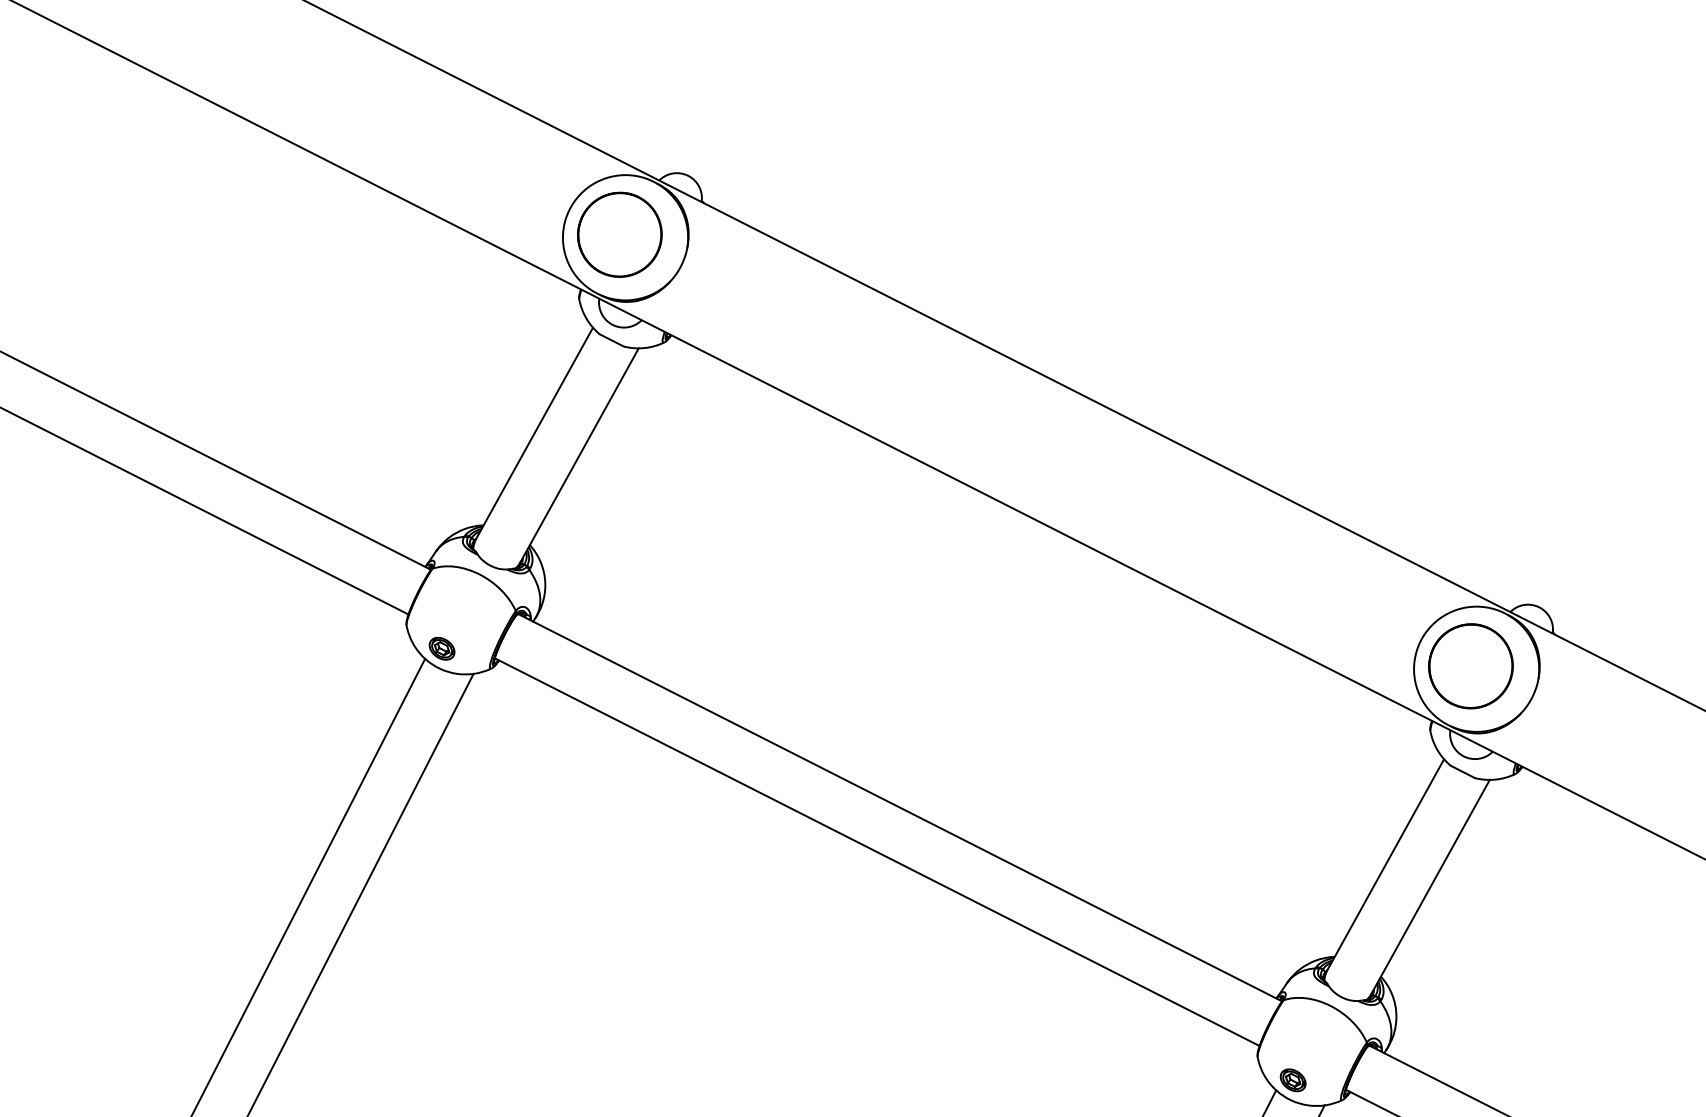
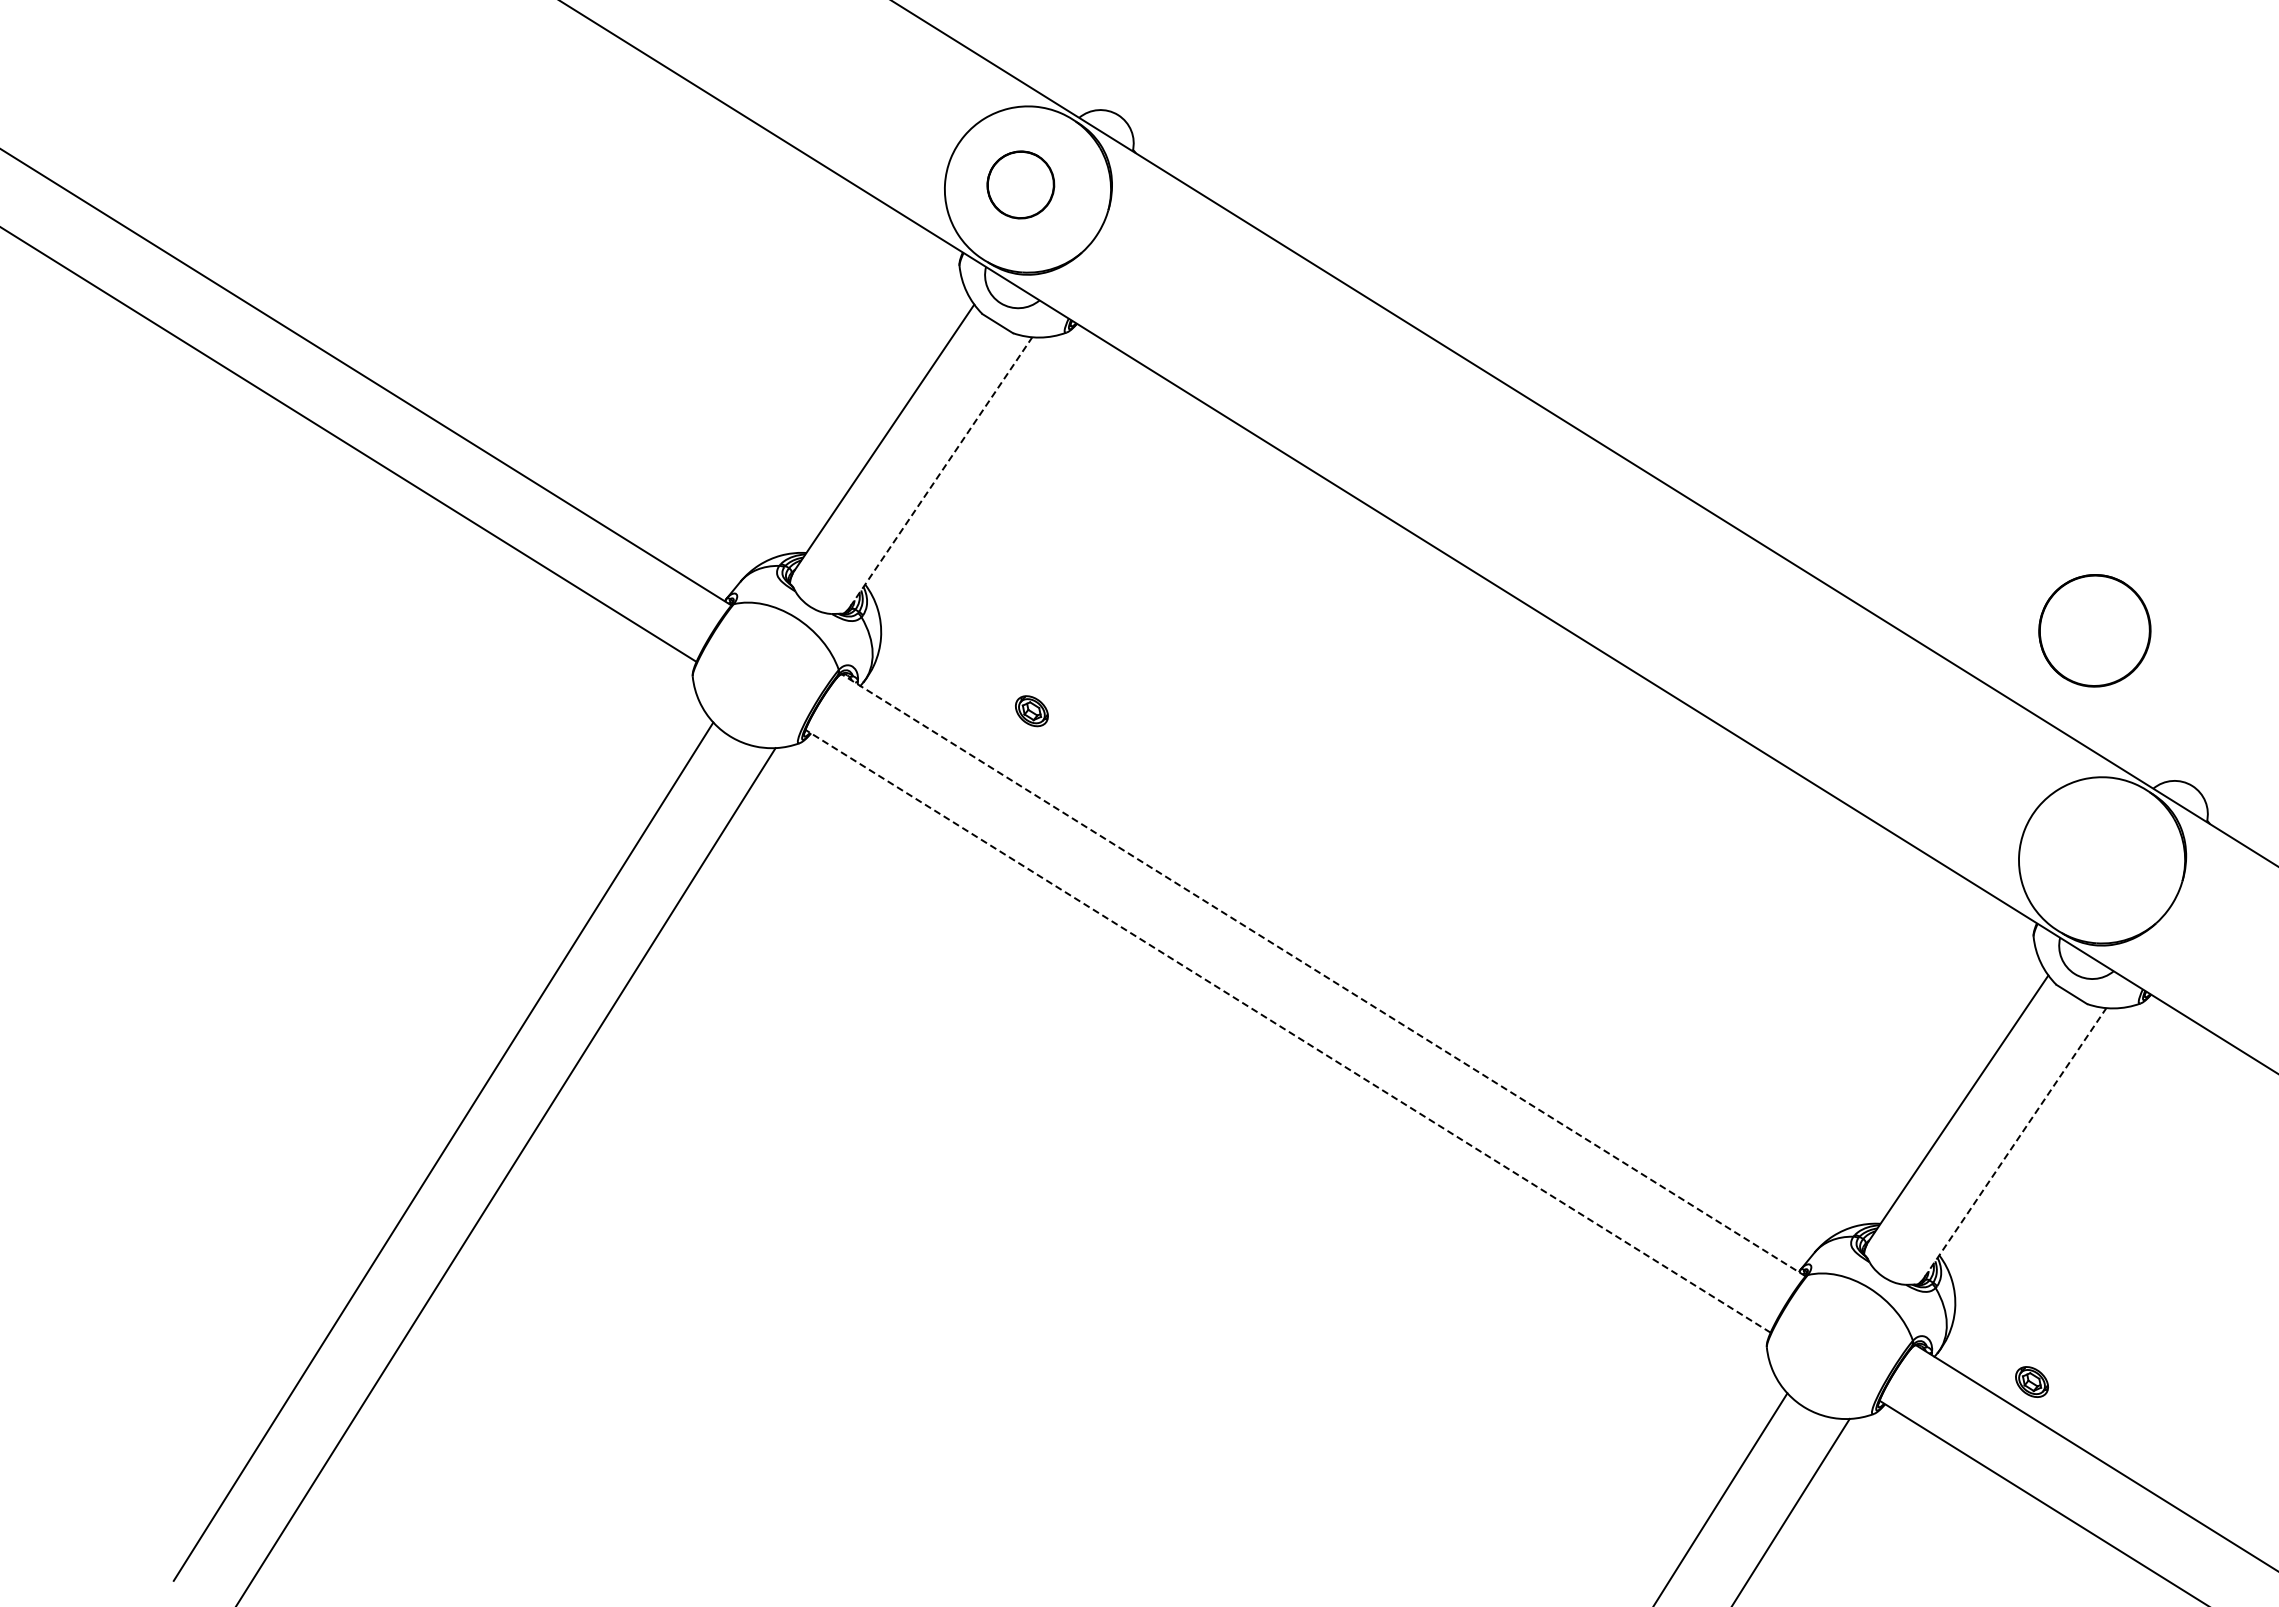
part: (619, 234) -> (1020, 184), size x0.6
line: (579, 455) -> (941, 472), solid -> dashed
part: (441, 649) -> (1031, 711), moved
part: (1470, 666) -> (2094, 630), moved
line: (900, 807) -> (1323, 975), solid -> dashed
line: (877, 852) -> (1288, 1031), solid -> dashed
line: (1430, 886) -> (2015, 1142), solid -> dashed
part: (1292, 1079) -> (2031, 1381), moved

